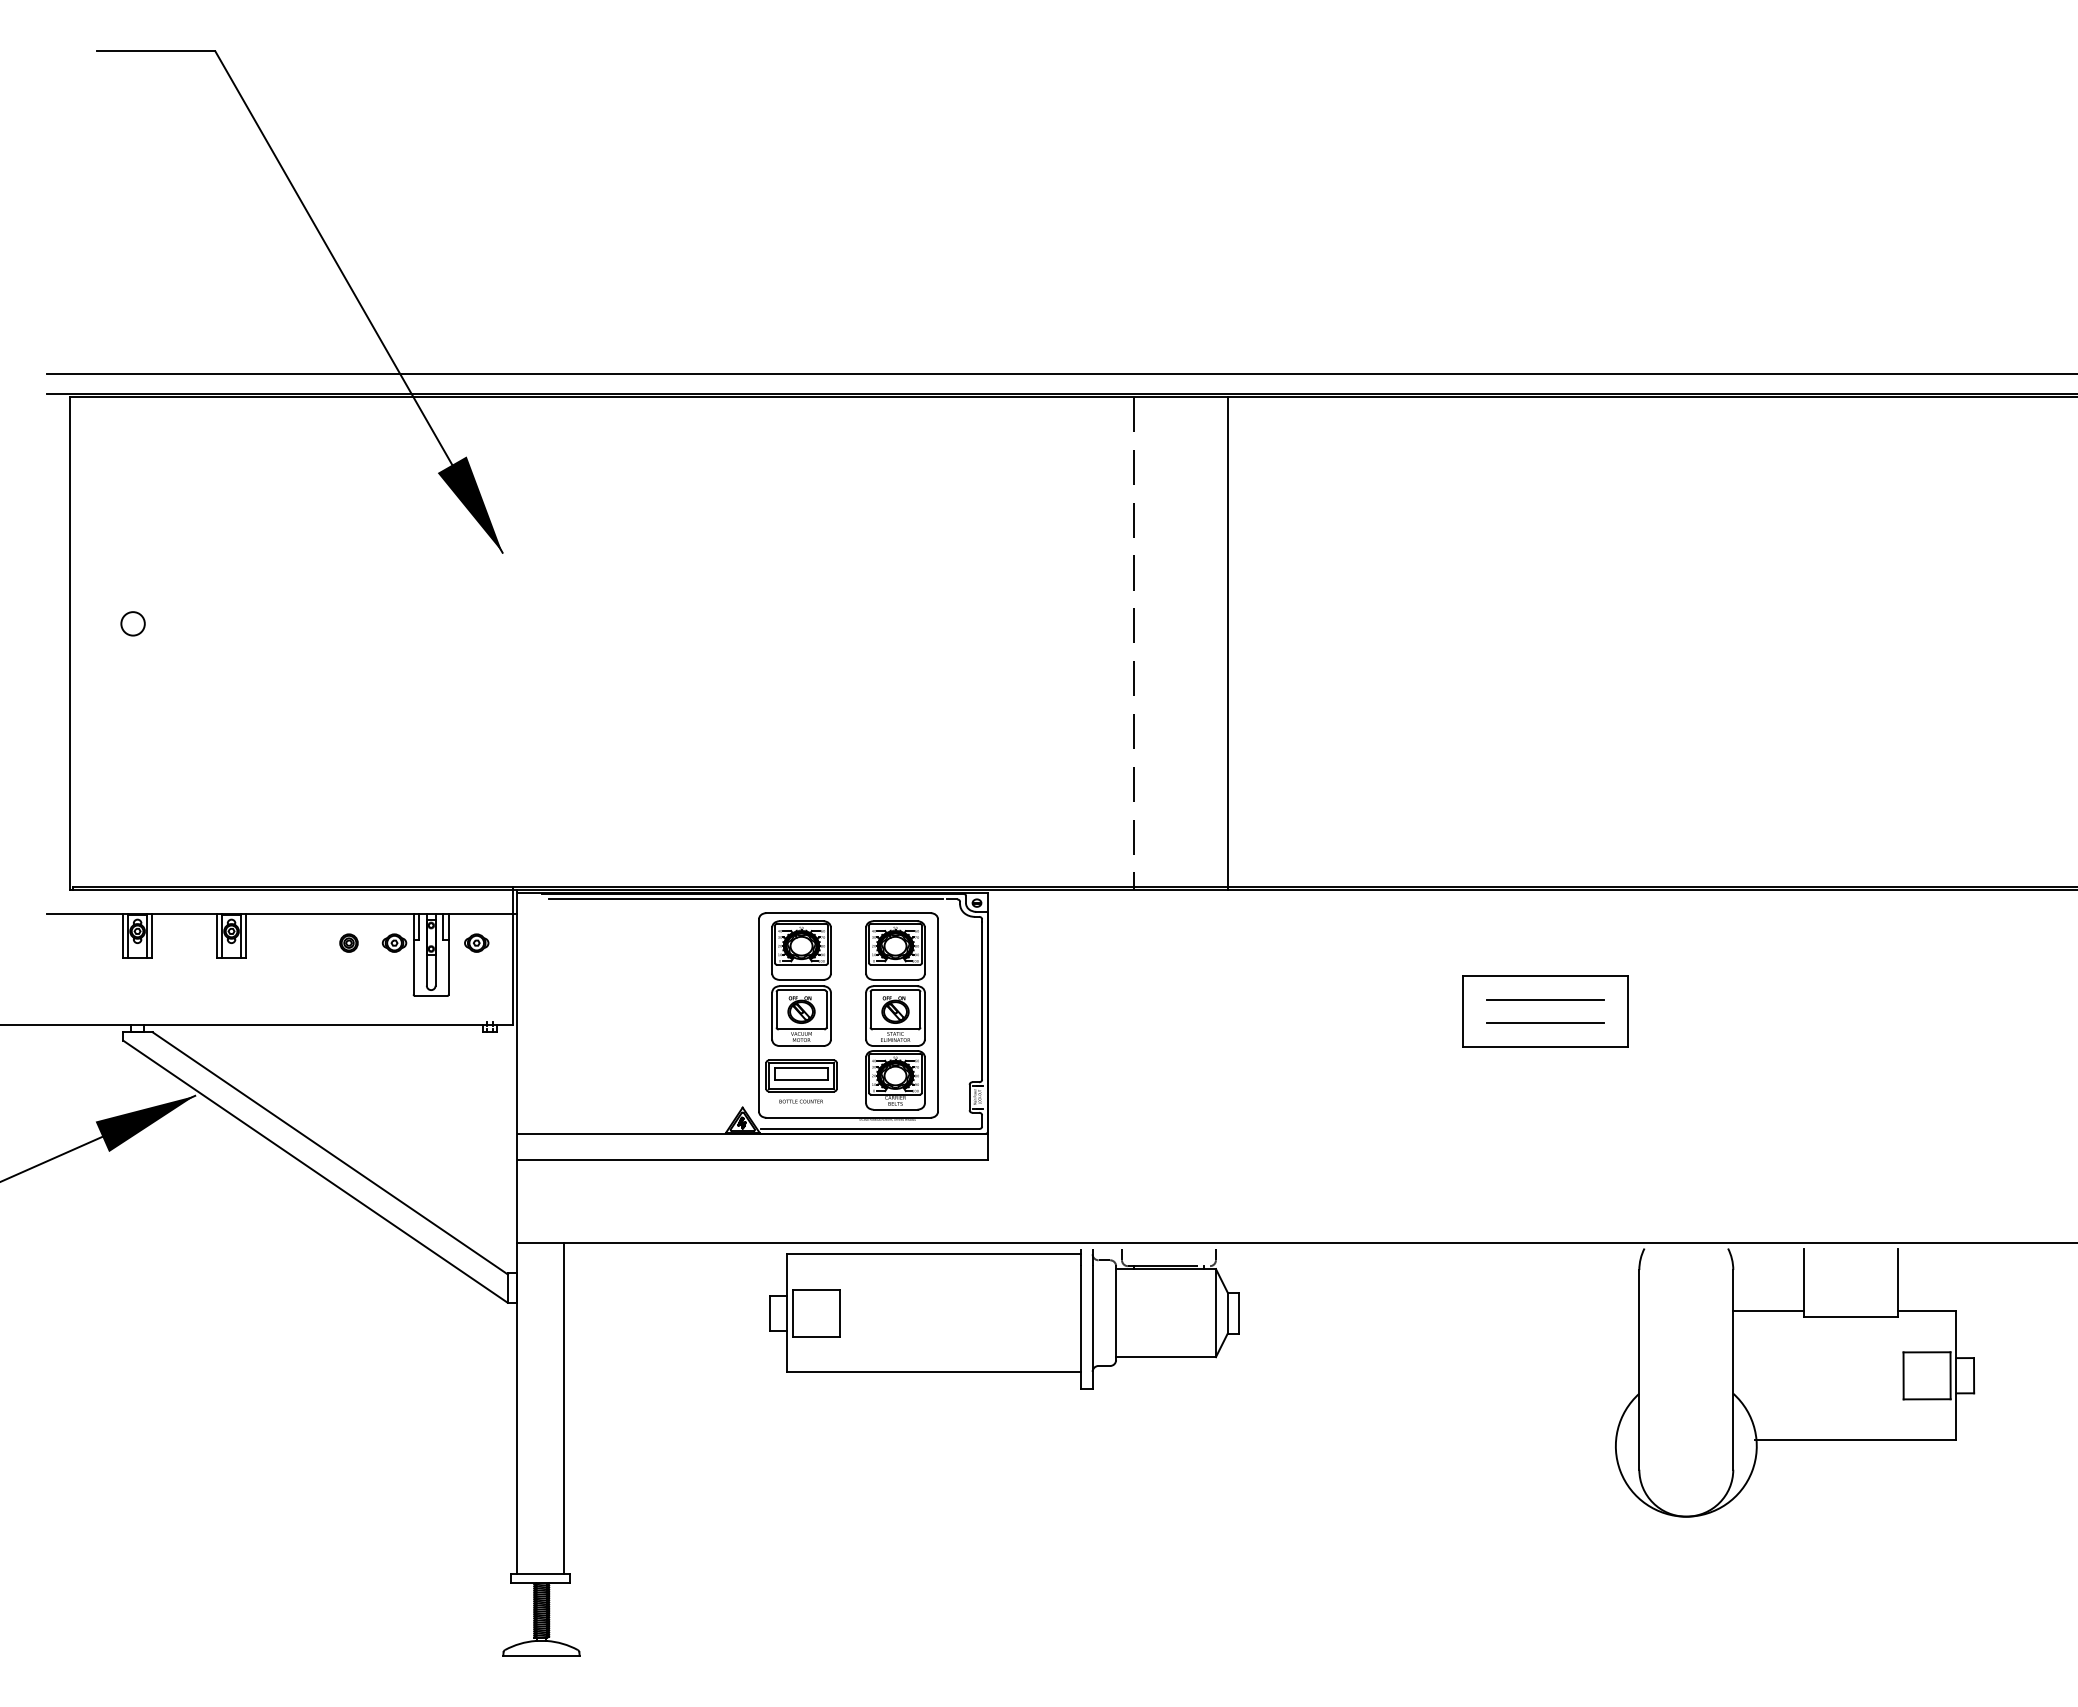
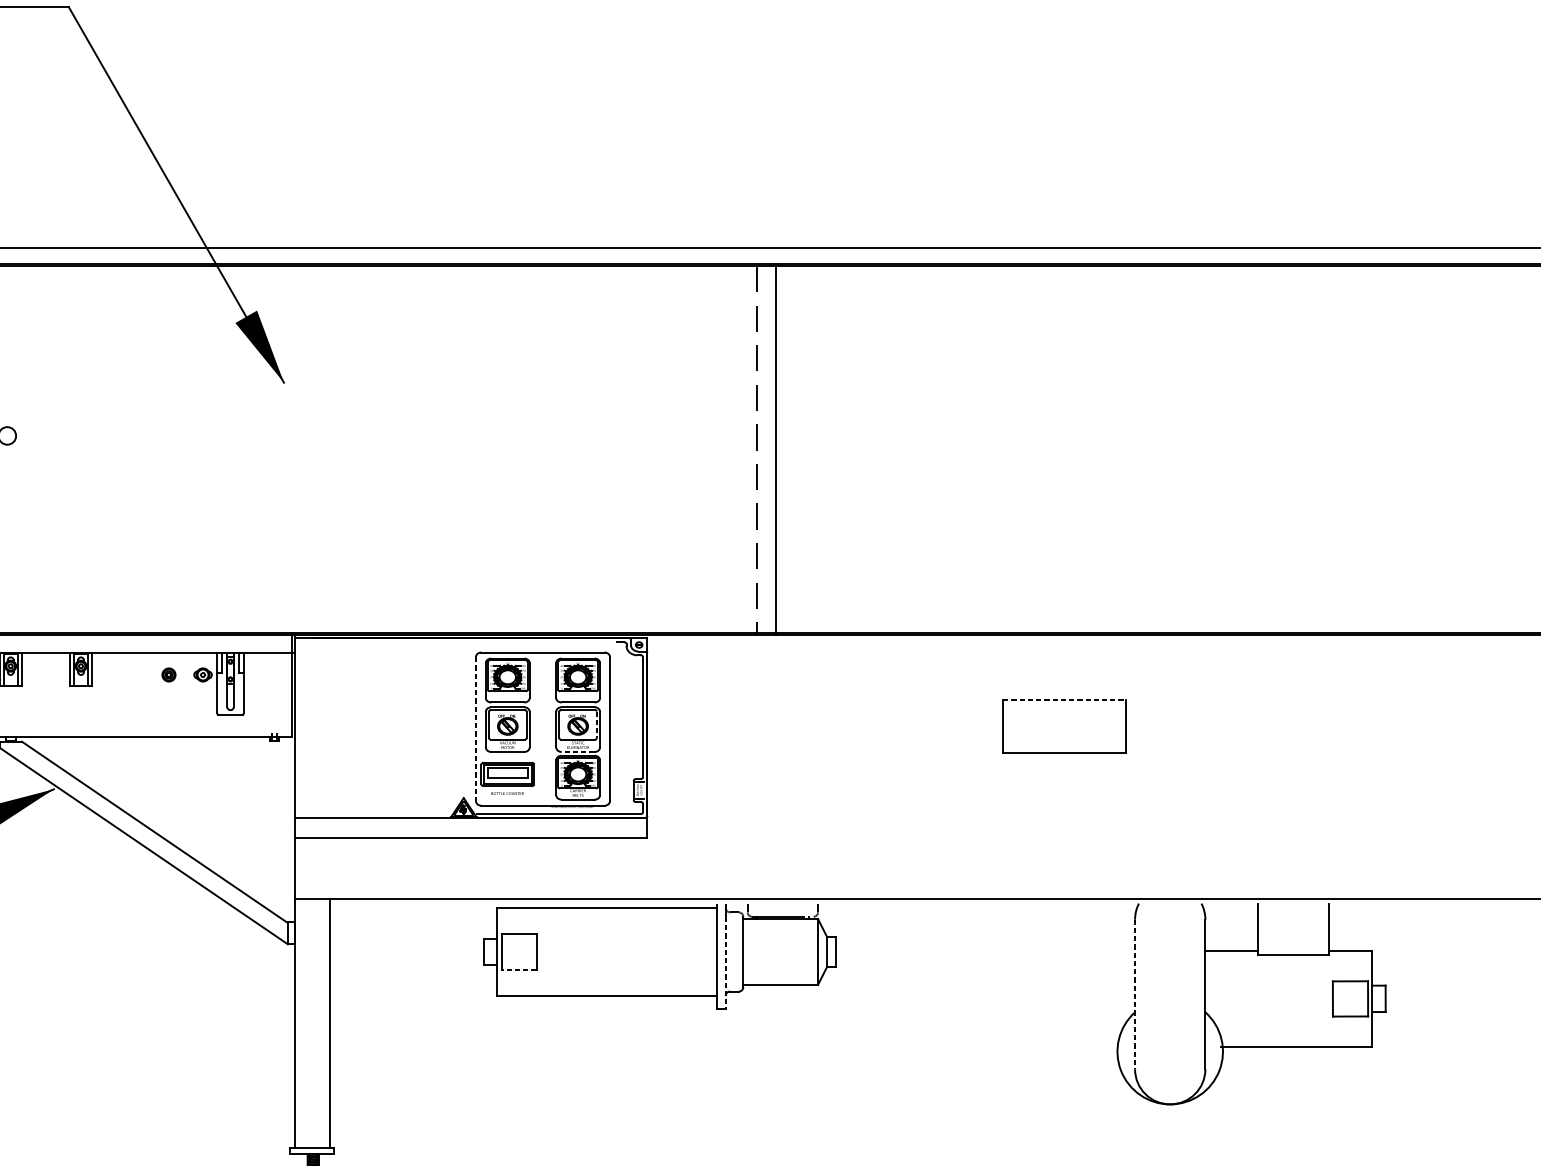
line: (1228, 643) -> (776, 450), moved
line: (746, 899) -> (466, 642), removed
part: (476, 942) -> (264, 674), removed
line: (1545, 976) -> (1064, 699), solid -> dashed
line: (1545, 999) -> (1064, 717), removed
line: (920, 1009) -> (596, 724), solid -> dashed
line: (758, 1015) -> (475, 729), solid -> dashed
line: (1545, 1022) -> (1064, 734), removed
line: (895, 1046) -> (578, 752), solid -> dashed
line: (1092, 1327) -> (725, 962), solid -> dashed
line: (816, 1336) -> (518, 969), solid -> dashed
line: (1639, 1369) -> (1135, 994), solid -> dashed

